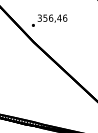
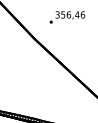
text: (49, 20) -> (67, 17), moved

